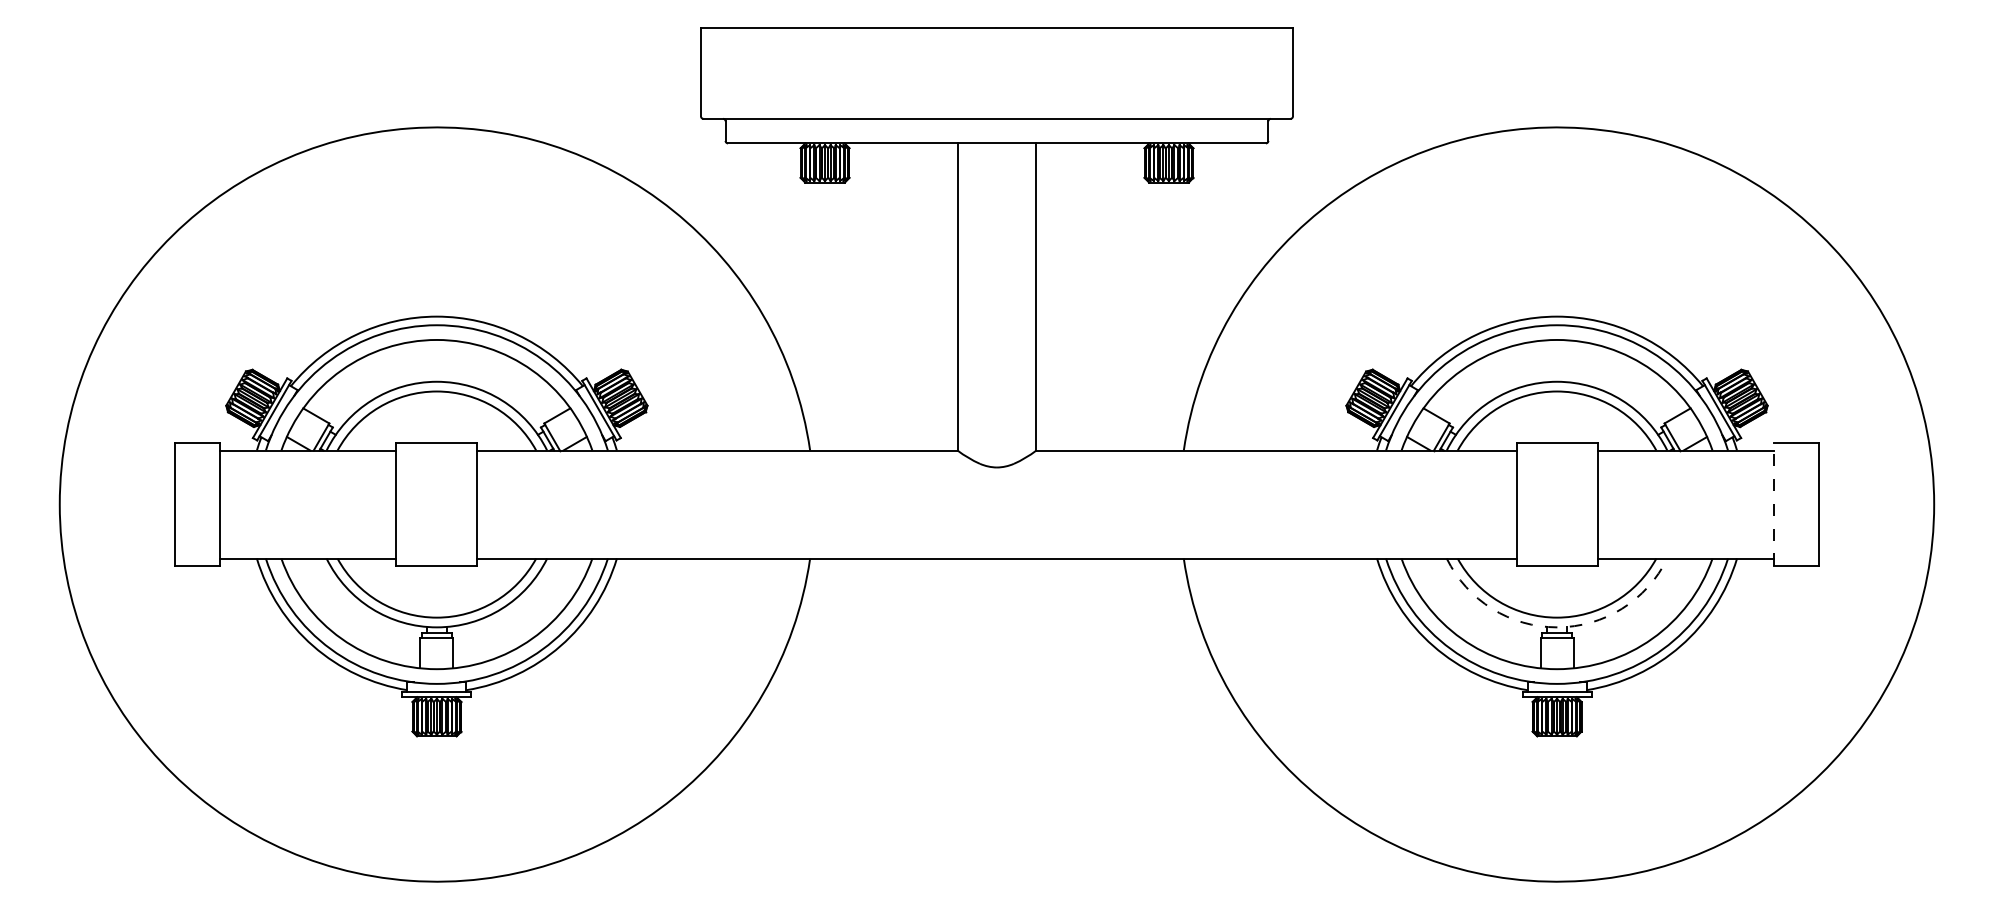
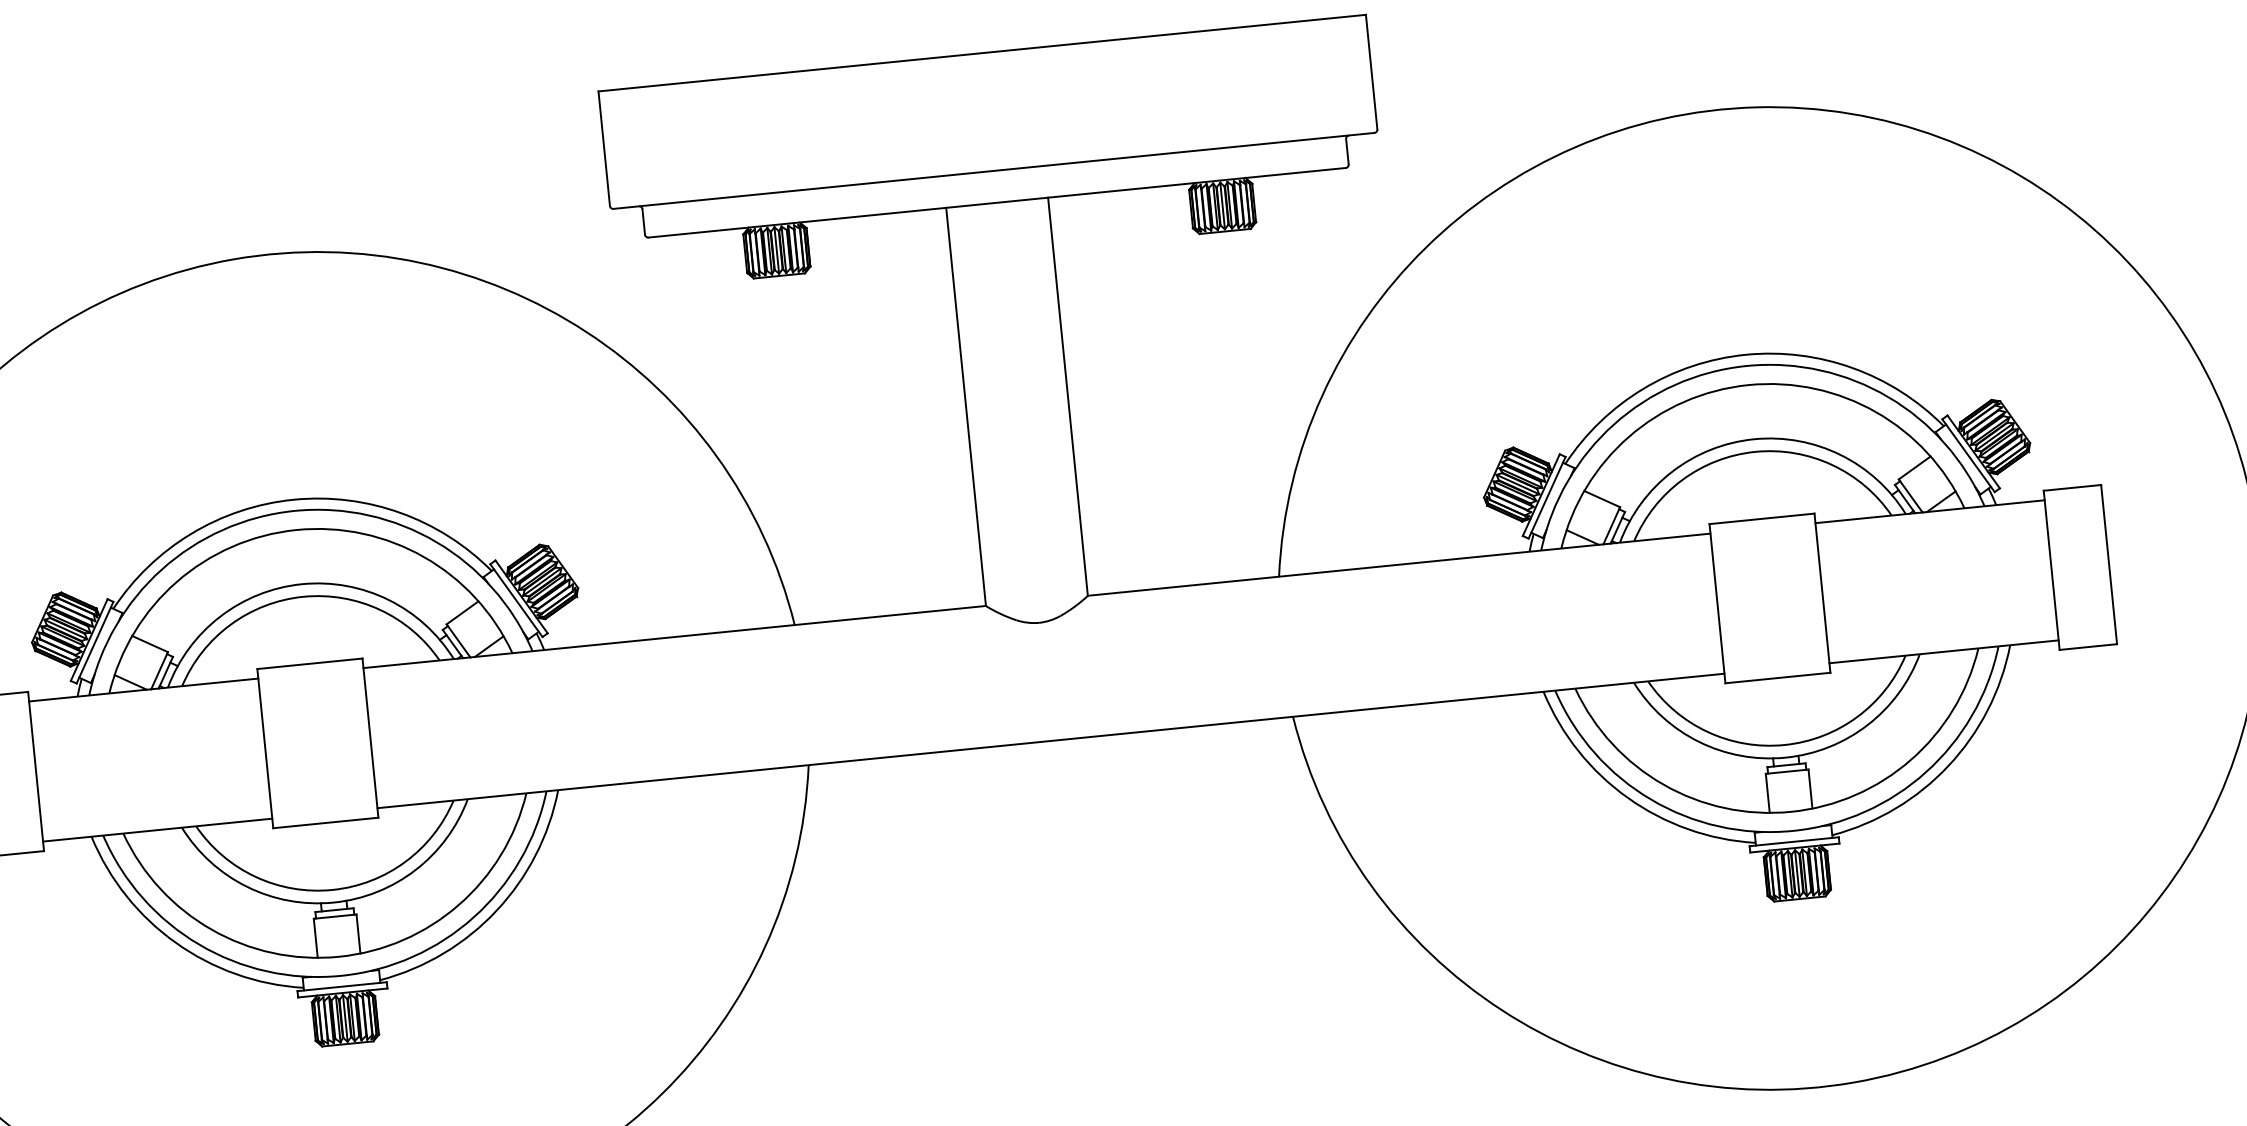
line: (1774, 504) -> (2051, 570), dashed -> solid
arc: (1557, 627) -> (1786, 757), dashed -> solid

